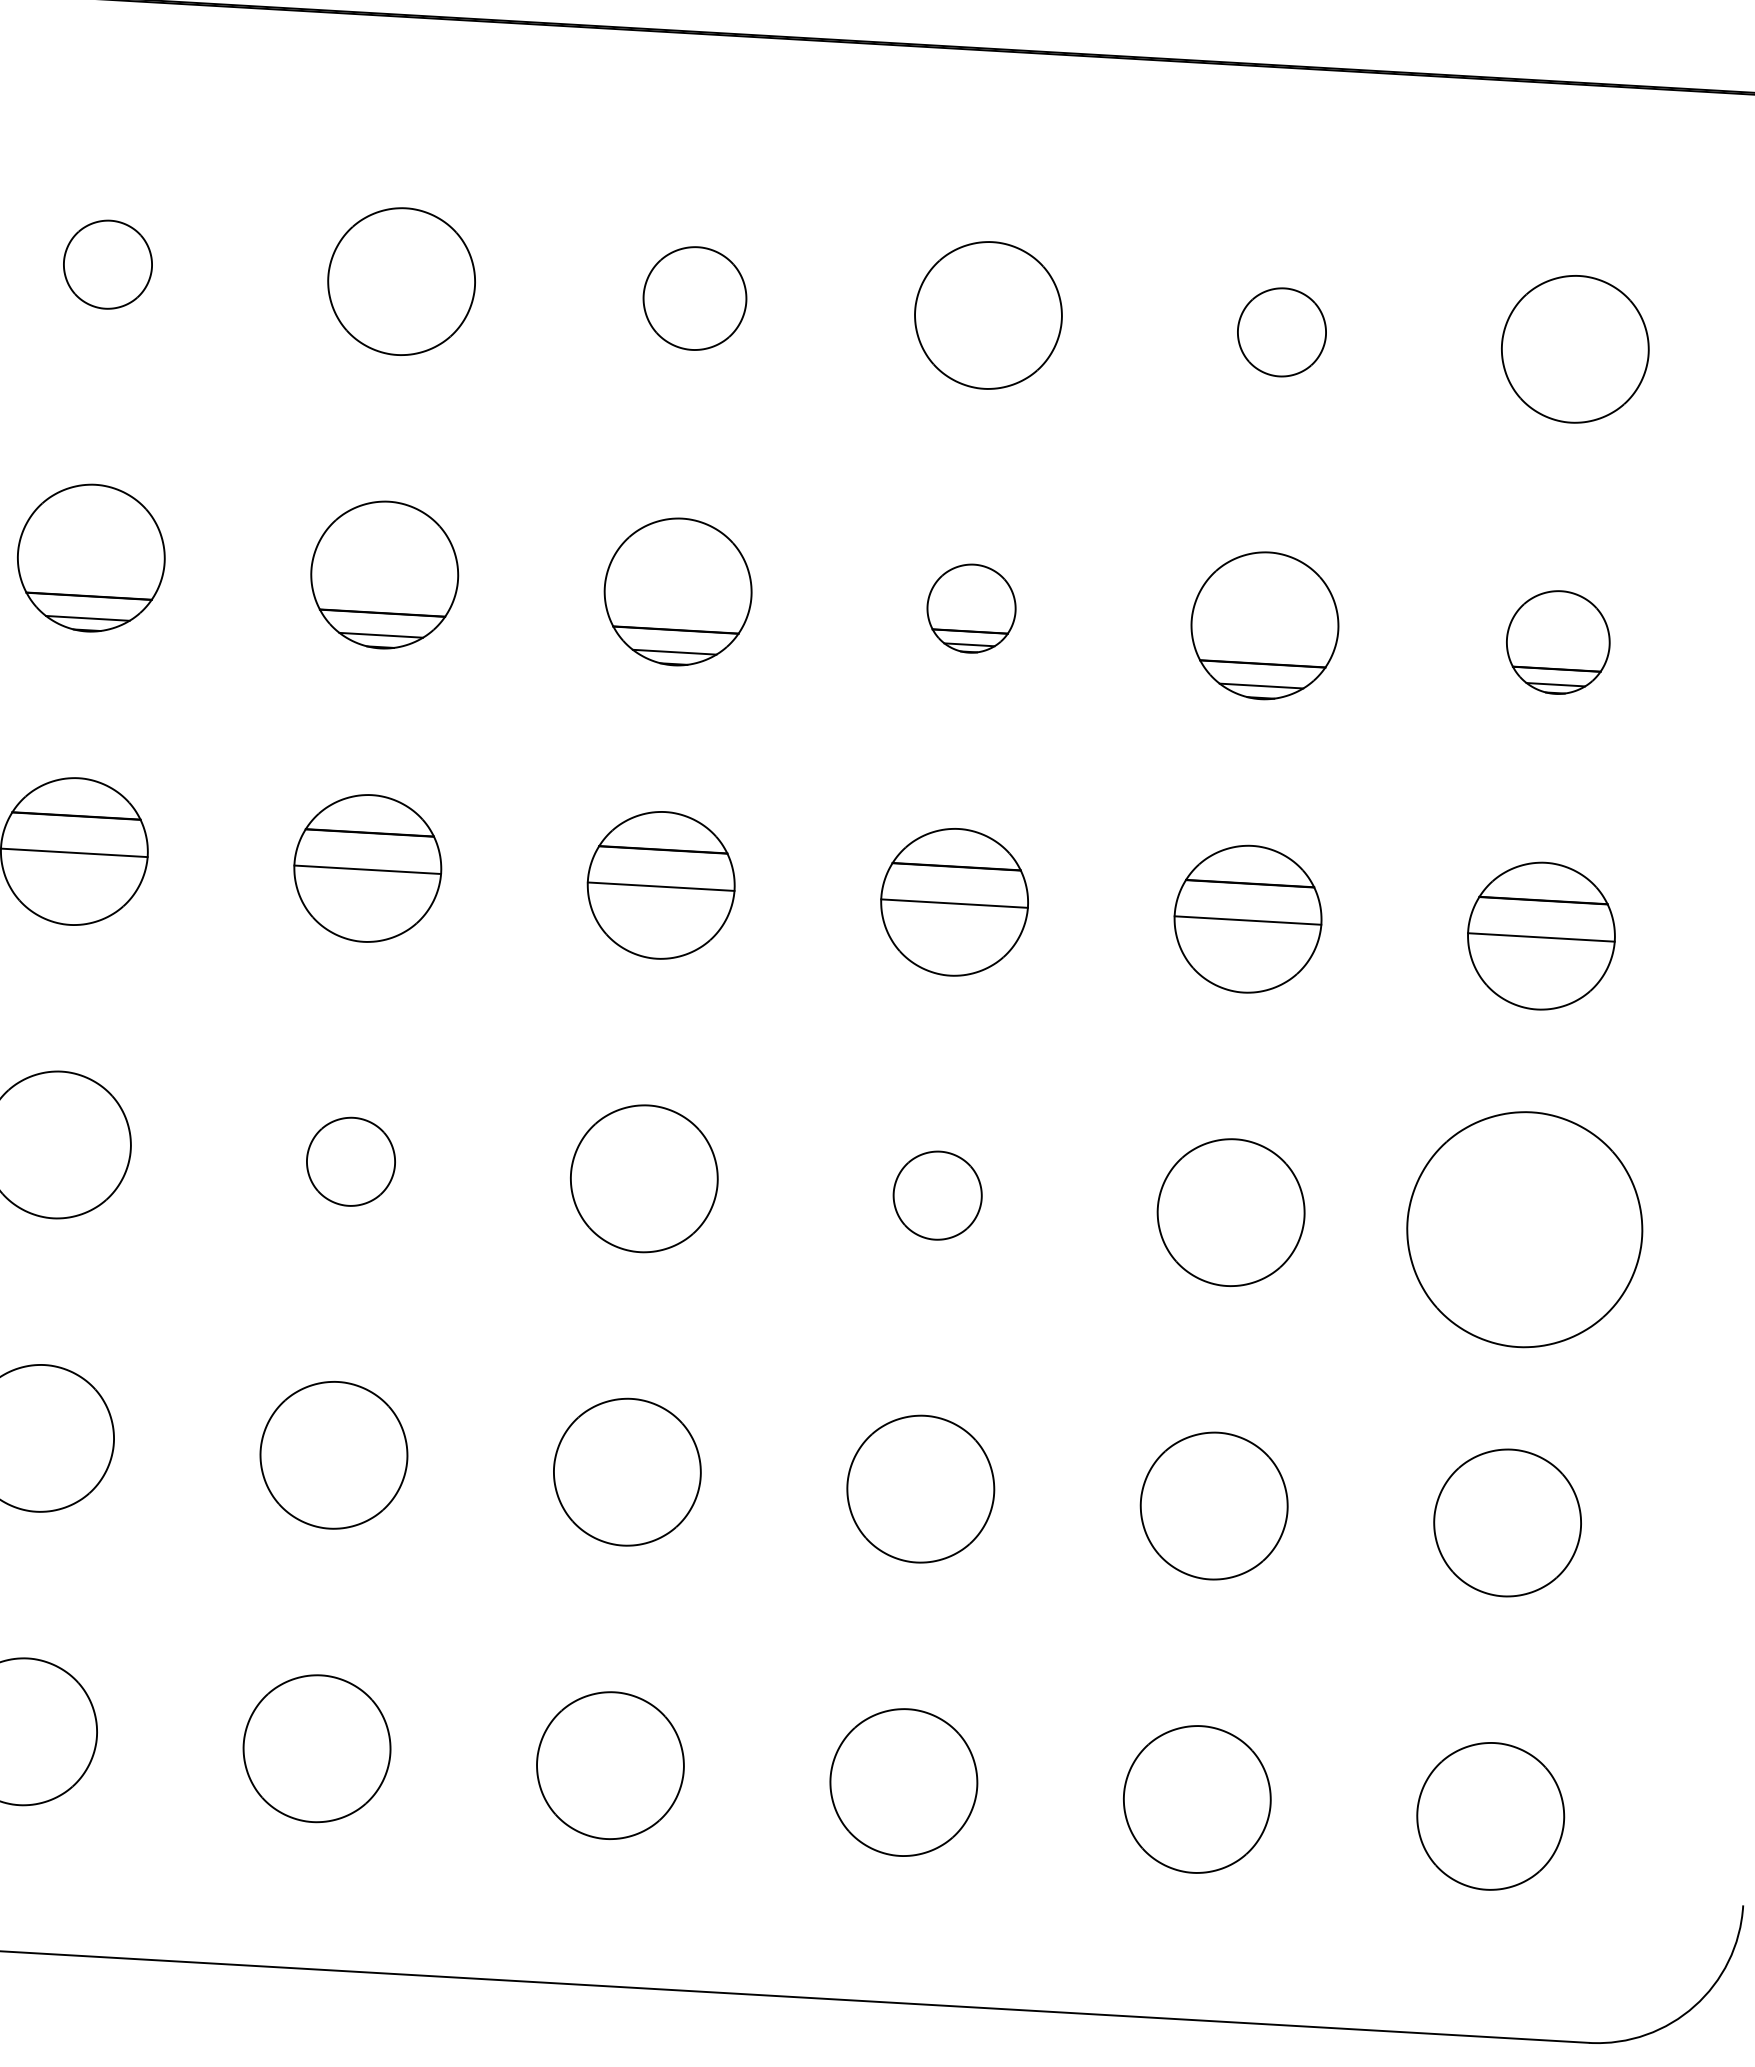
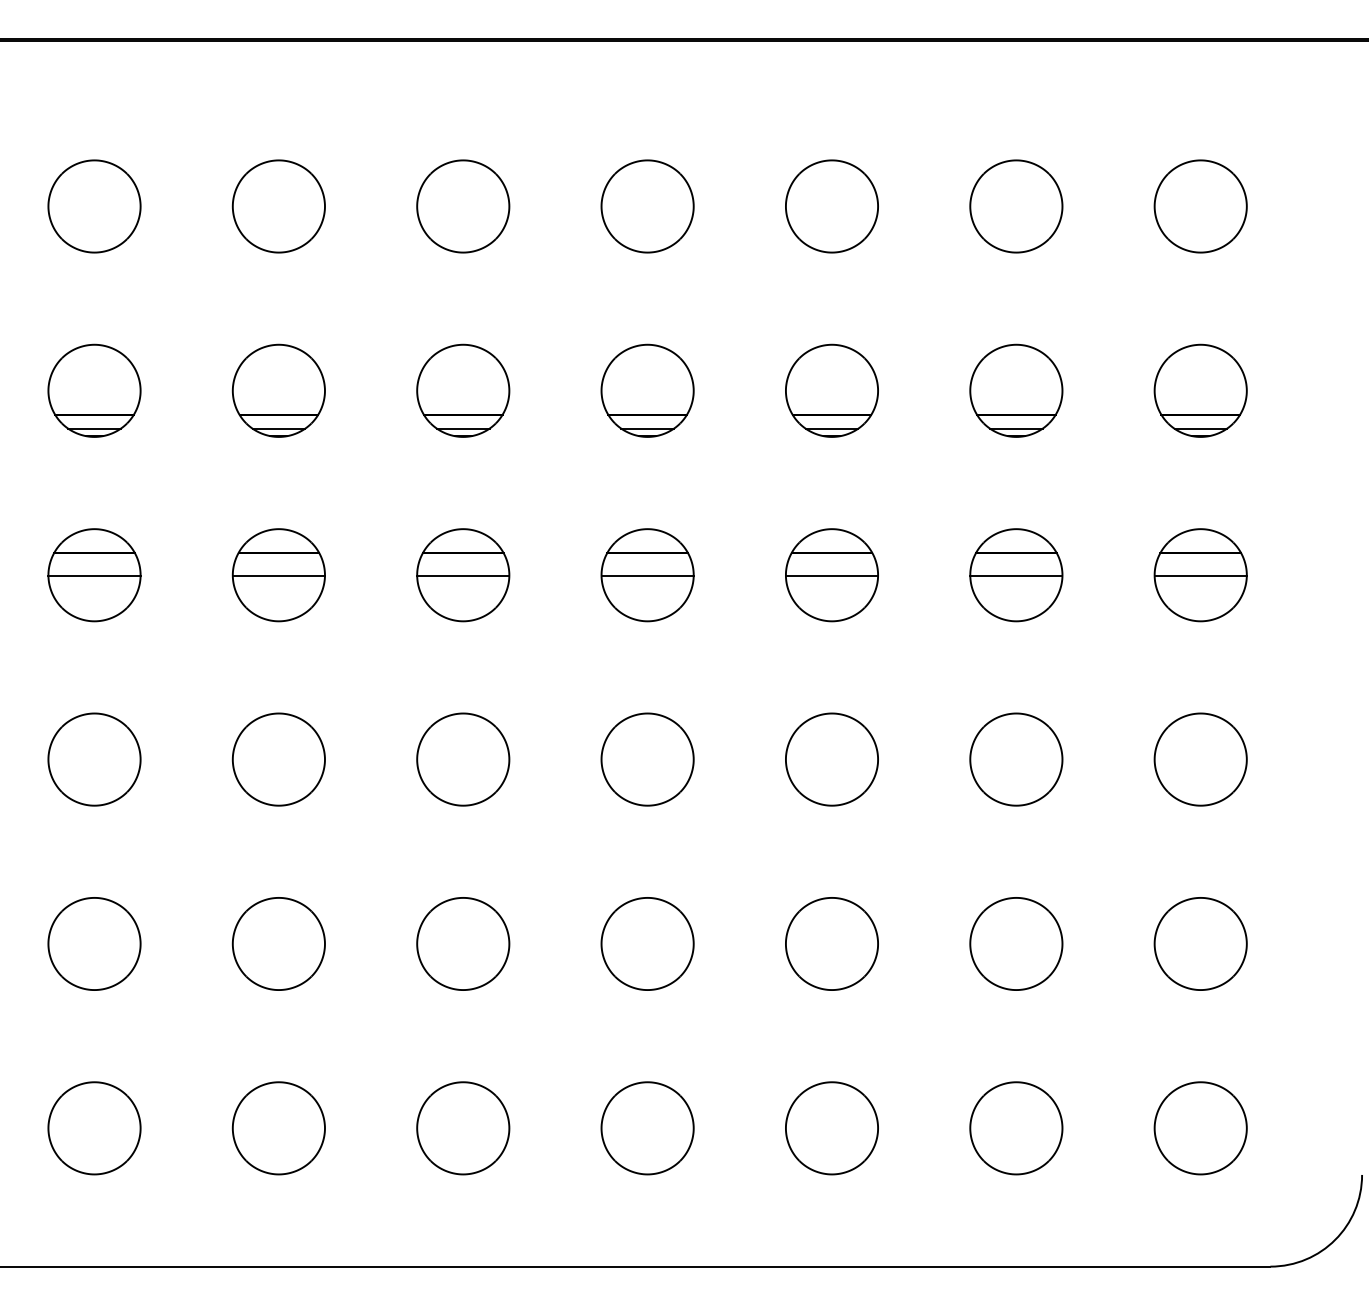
part: (107, 264) -> (278, 206), size x1.67
part: (694, 298) -> (647, 206), size x1.43
part: (1282, 332) -> (1016, 206), size x1.67
part: (970, 608) -> (831, 390), size x1.67
part: (1558, 642) -> (1200, 390), size x1.43
part: (351, 1161) -> (463, 759), size x1.67
part: (936, 1195) -> (831, 759), size x1.67
part: (1524, 1229) -> (1200, 759), size x0.62

